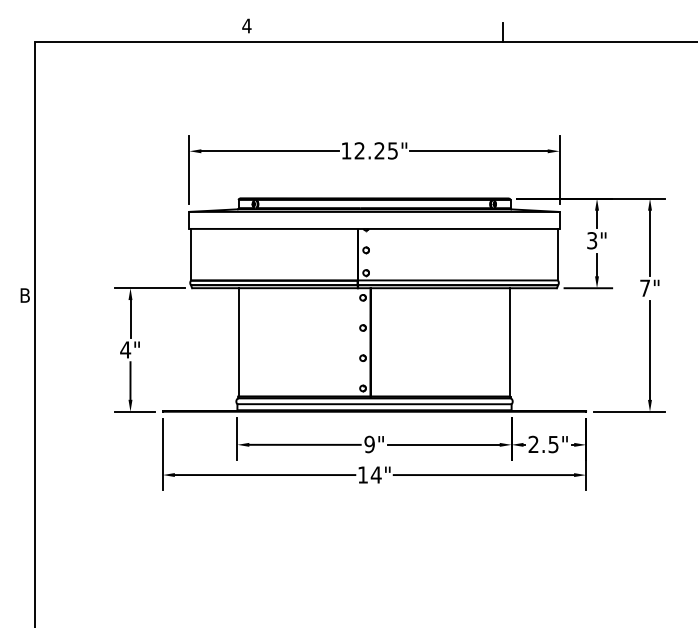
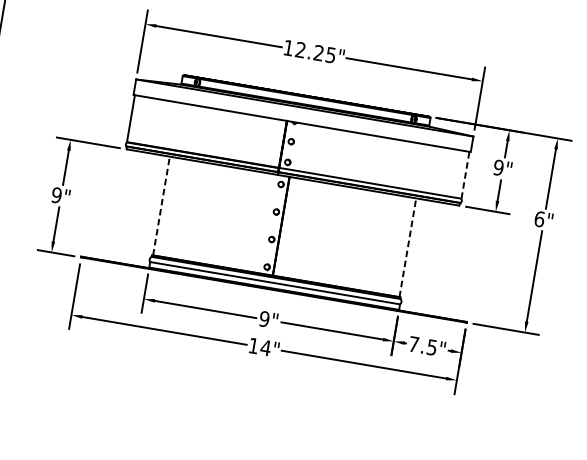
text: (592, 240) -> (498, 167), 3" -> 9"
line: (558, 254) -> (465, 175), solid -> dashed
text: (645, 287) -> (540, 218), 7" -> 6"
line: (239, 341) -> (161, 205), solid -> dashed
line: (509, 341) -> (407, 246), solid -> dashed
text: (125, 349) -> (56, 194), 4" -> 9"
text: (533, 443) -> (413, 343), 2.5" -> 7.5"

